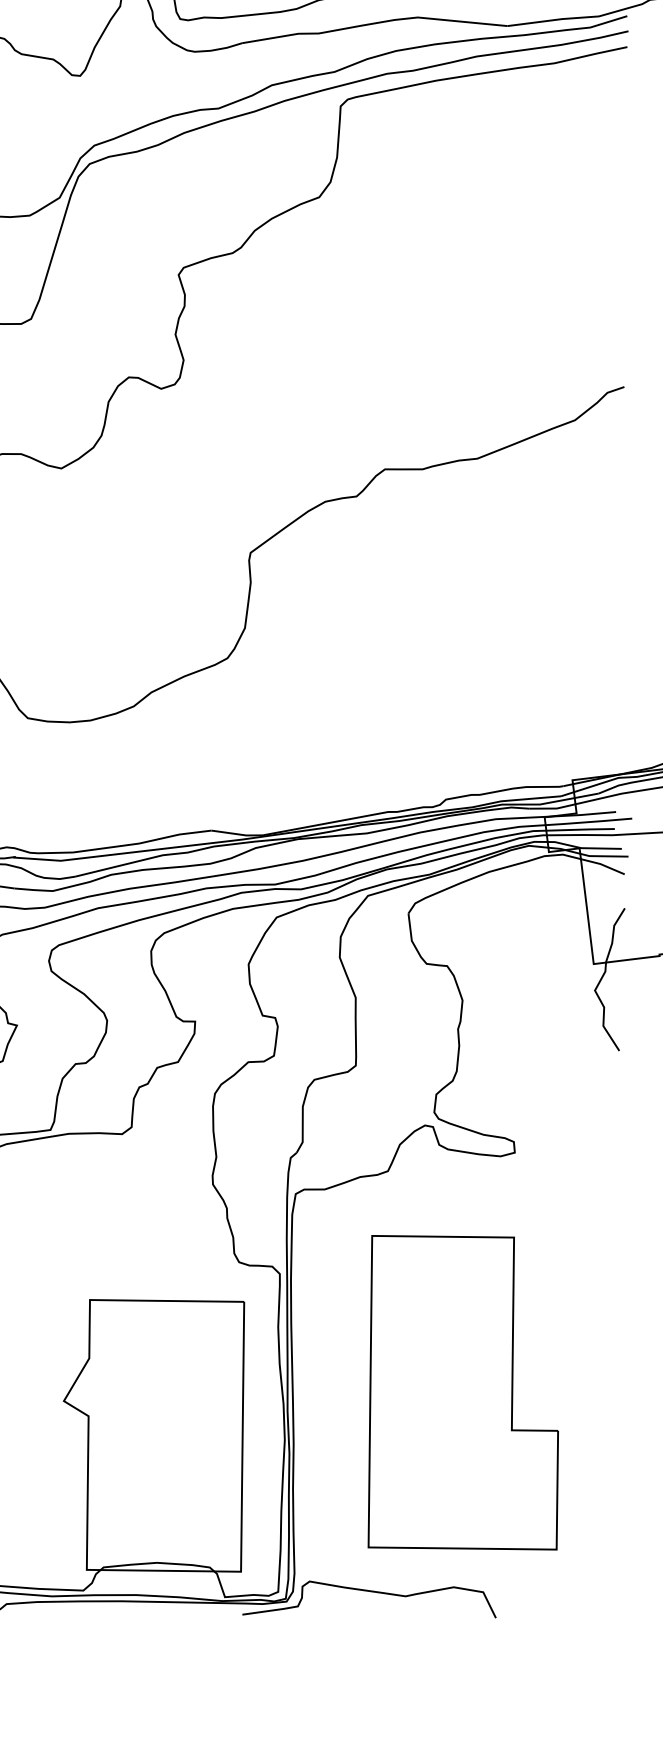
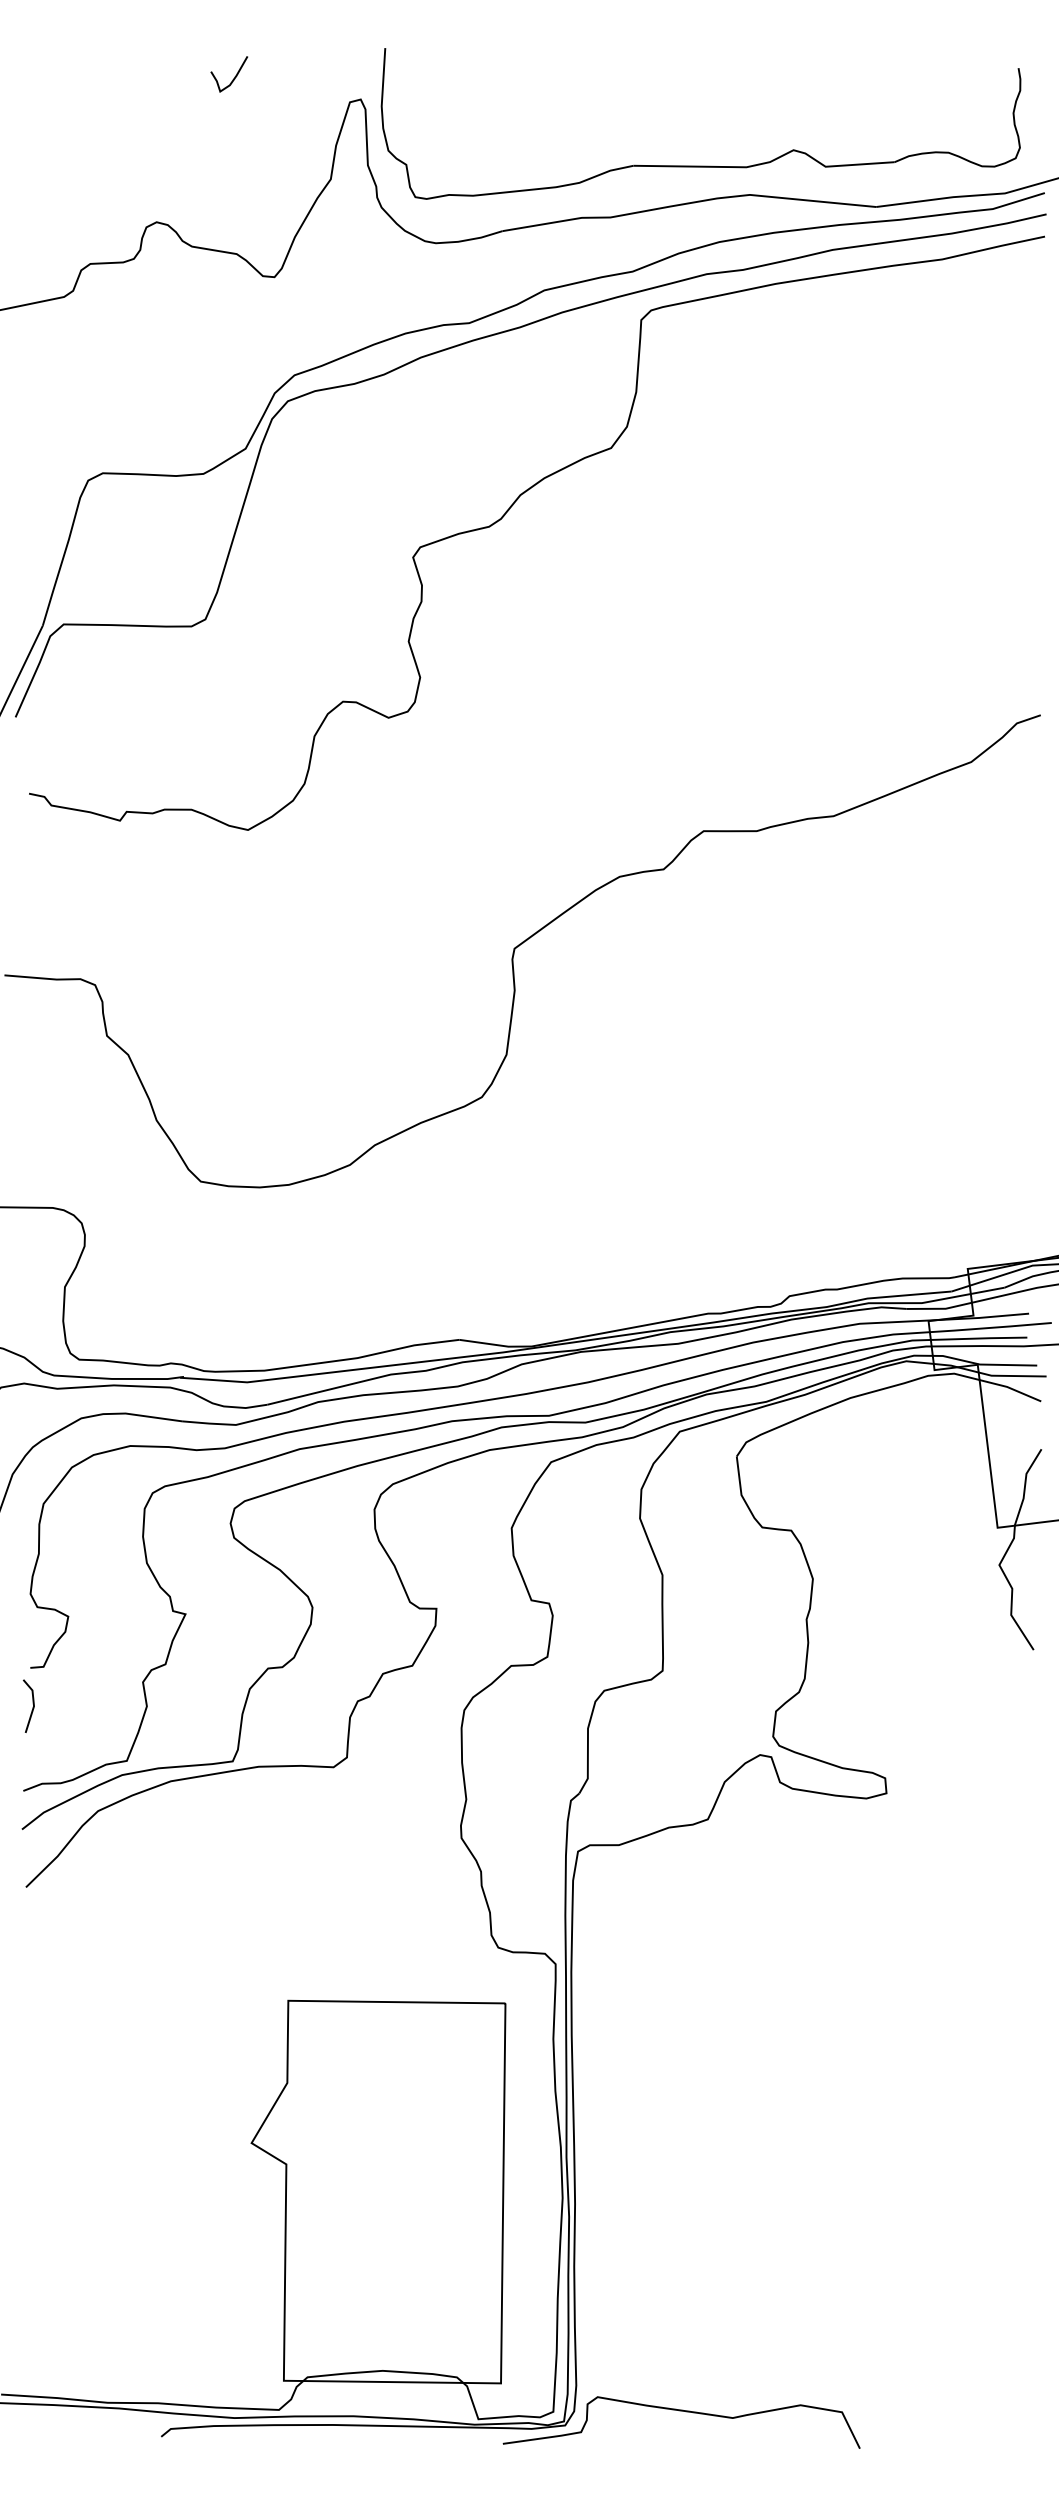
part: (462, 1392) -> (813, 2131), removed

